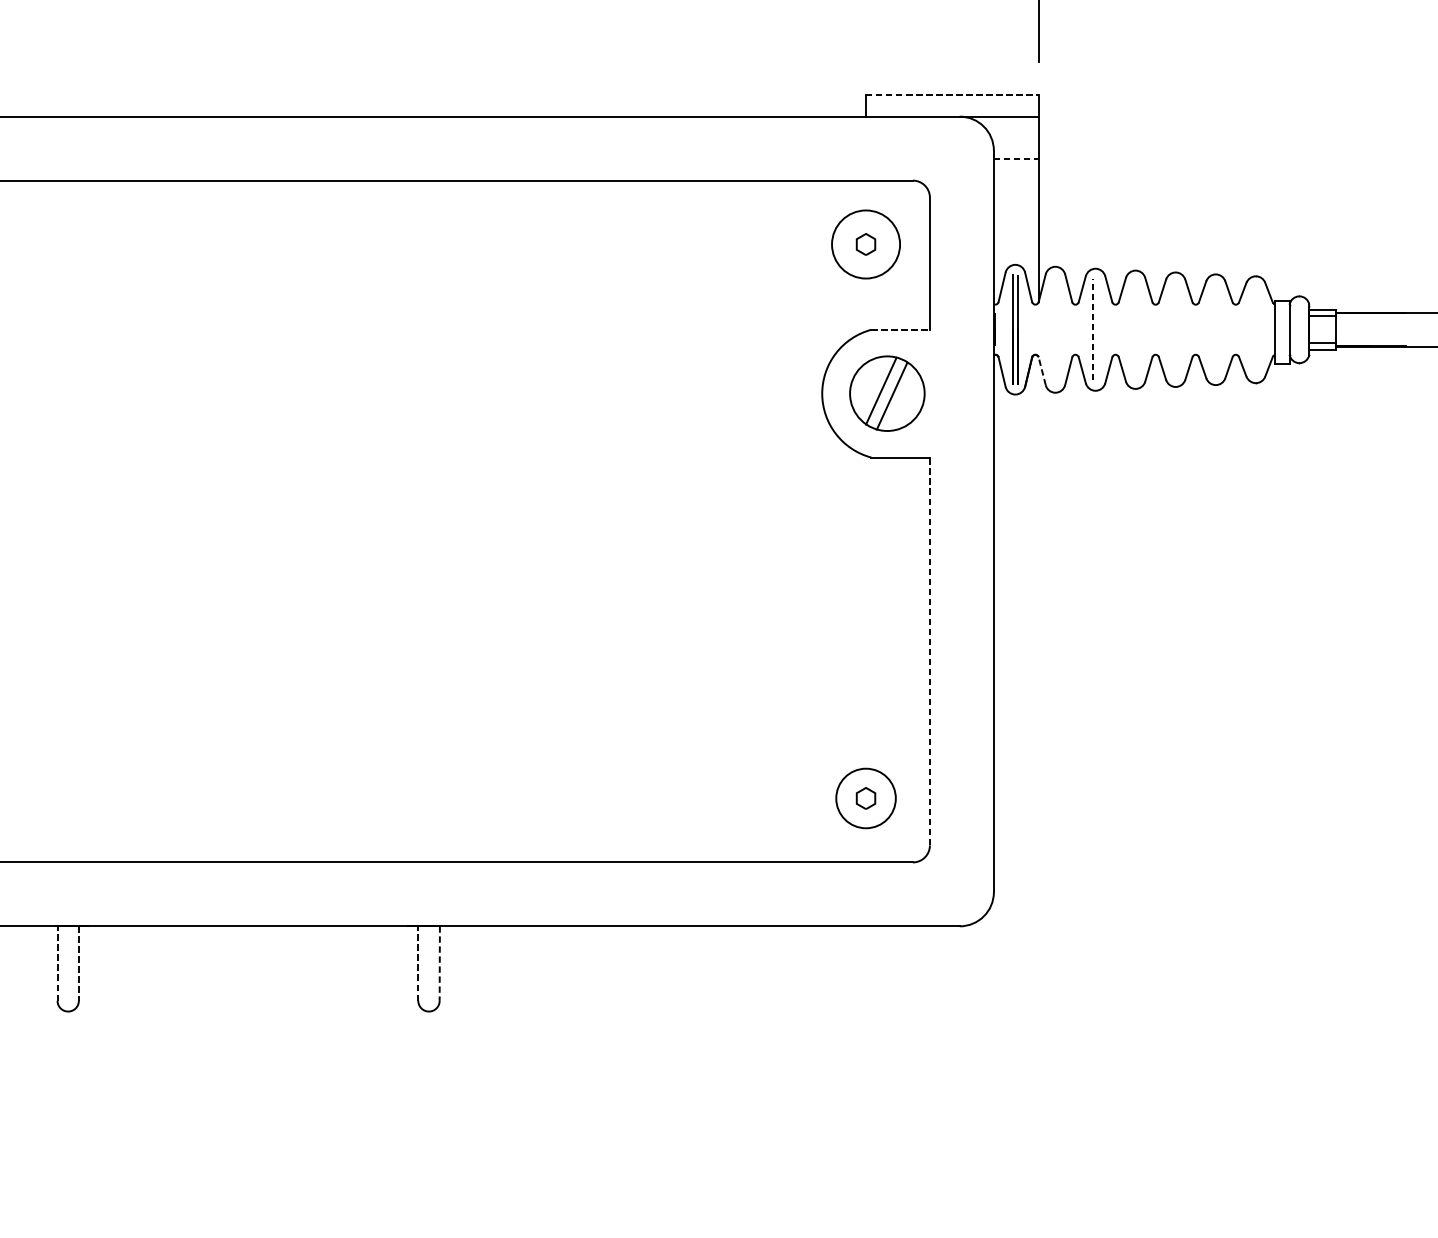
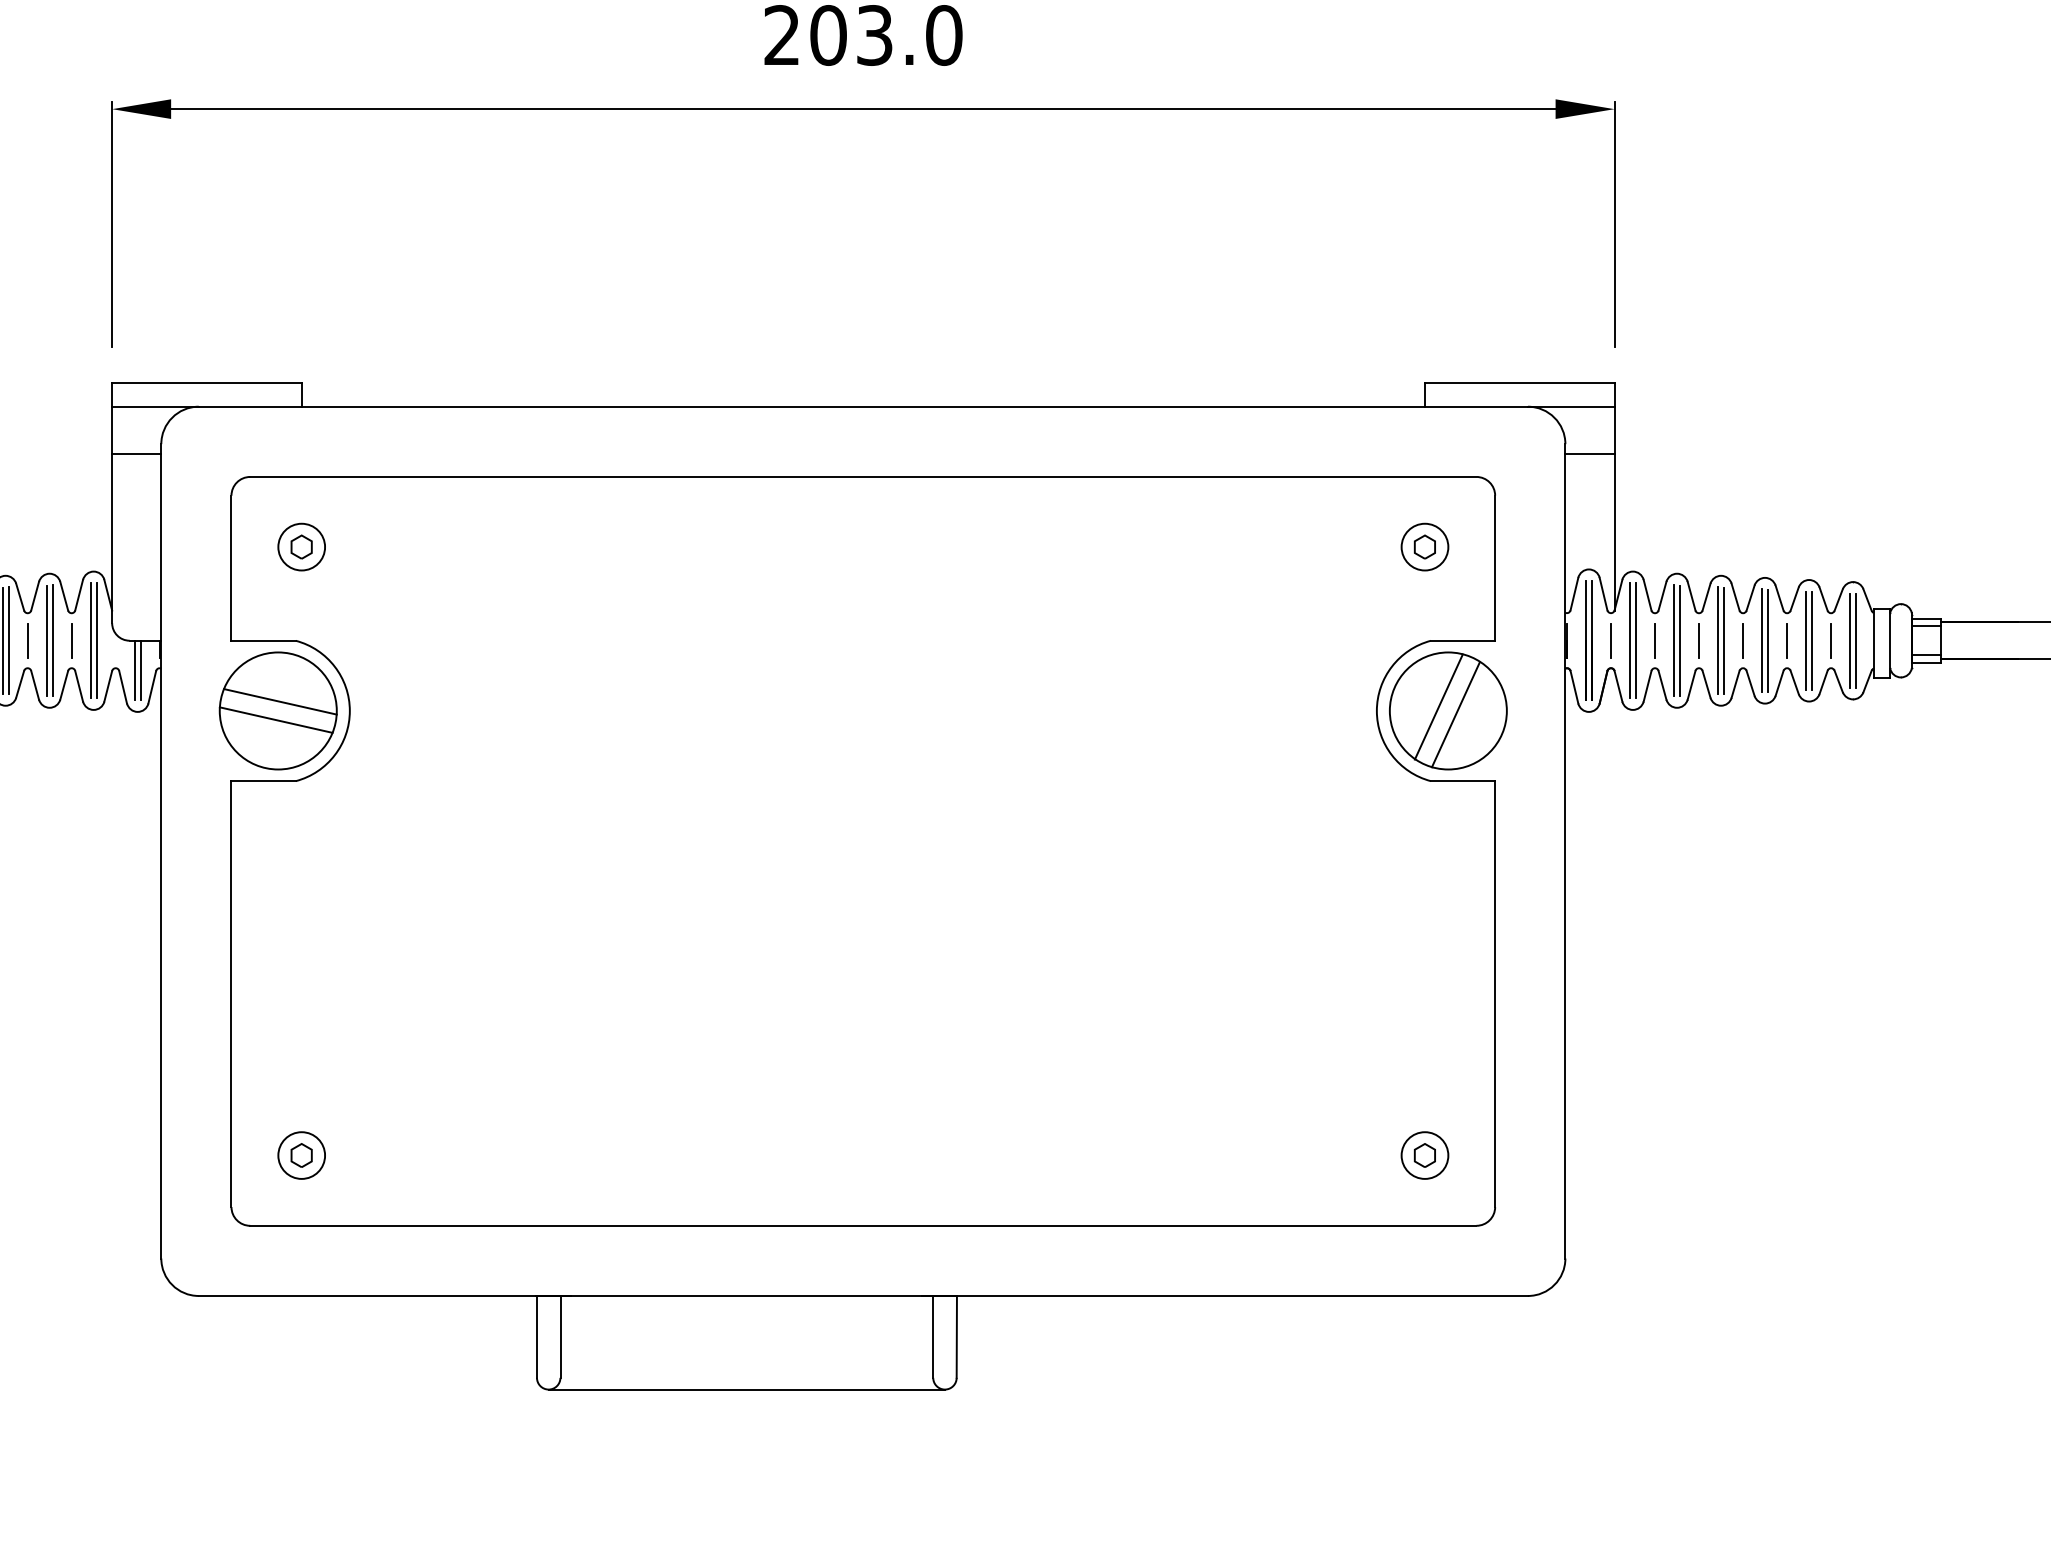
line: (952, 95) -> (1519, 383), dashed -> solid
line: (1015, 159) -> (1589, 453), dashed -> solid
circle: (865, 243) -> (1424, 546), size x0.62
line: (901, 329) -> (1463, 640), dashed -> solid
line: (1035, 329) -> (1611, 640), added
line: (1053, 329) -> (1630, 640), added
line: (1057, 329) -> (1635, 640), added
line: (1075, 329) -> (1655, 640), added
line: (1093, 329) -> (1674, 640), dashed -> solid
line: (1097, 329) -> (1679, 640), added
line: (1115, 329) -> (1699, 640), added
line: (1133, 329) -> (1718, 640), added
line: (1137, 329) -> (1723, 640), added
line: (1156, 329) -> (1743, 640), added
line: (1173, 329) -> (1762, 640), added
line: (1178, 329) -> (1768, 640), added
line: (1196, 329) -> (1787, 640), added
line: (1213, 329) -> (1806, 640), added
line: (1218, 329) -> (1812, 640), added
line: (1236, 329) -> (1831, 640), added
line: (1253, 329) -> (1850, 640), added
line: (1258, 329) -> (1856, 640), added
line: (1042, 371) -> (1618, 686), dashed -> solid
part: (887, 393) -> (1448, 710), size x1.43
line: (930, 651) -> (1495, 994), dashed -> solid
circle: (865, 798) -> (1424, 1155), size x0.71
line: (57, 963) -> (536, 1336), dashed -> solid
line: (78, 963) -> (560, 1336), dashed -> solid
line: (418, 963) -> (933, 1336), dashed -> solid
line: (439, 963) -> (956, 1336), dashed -> solid
line: (248, 1011) -> (746, 1389), added

